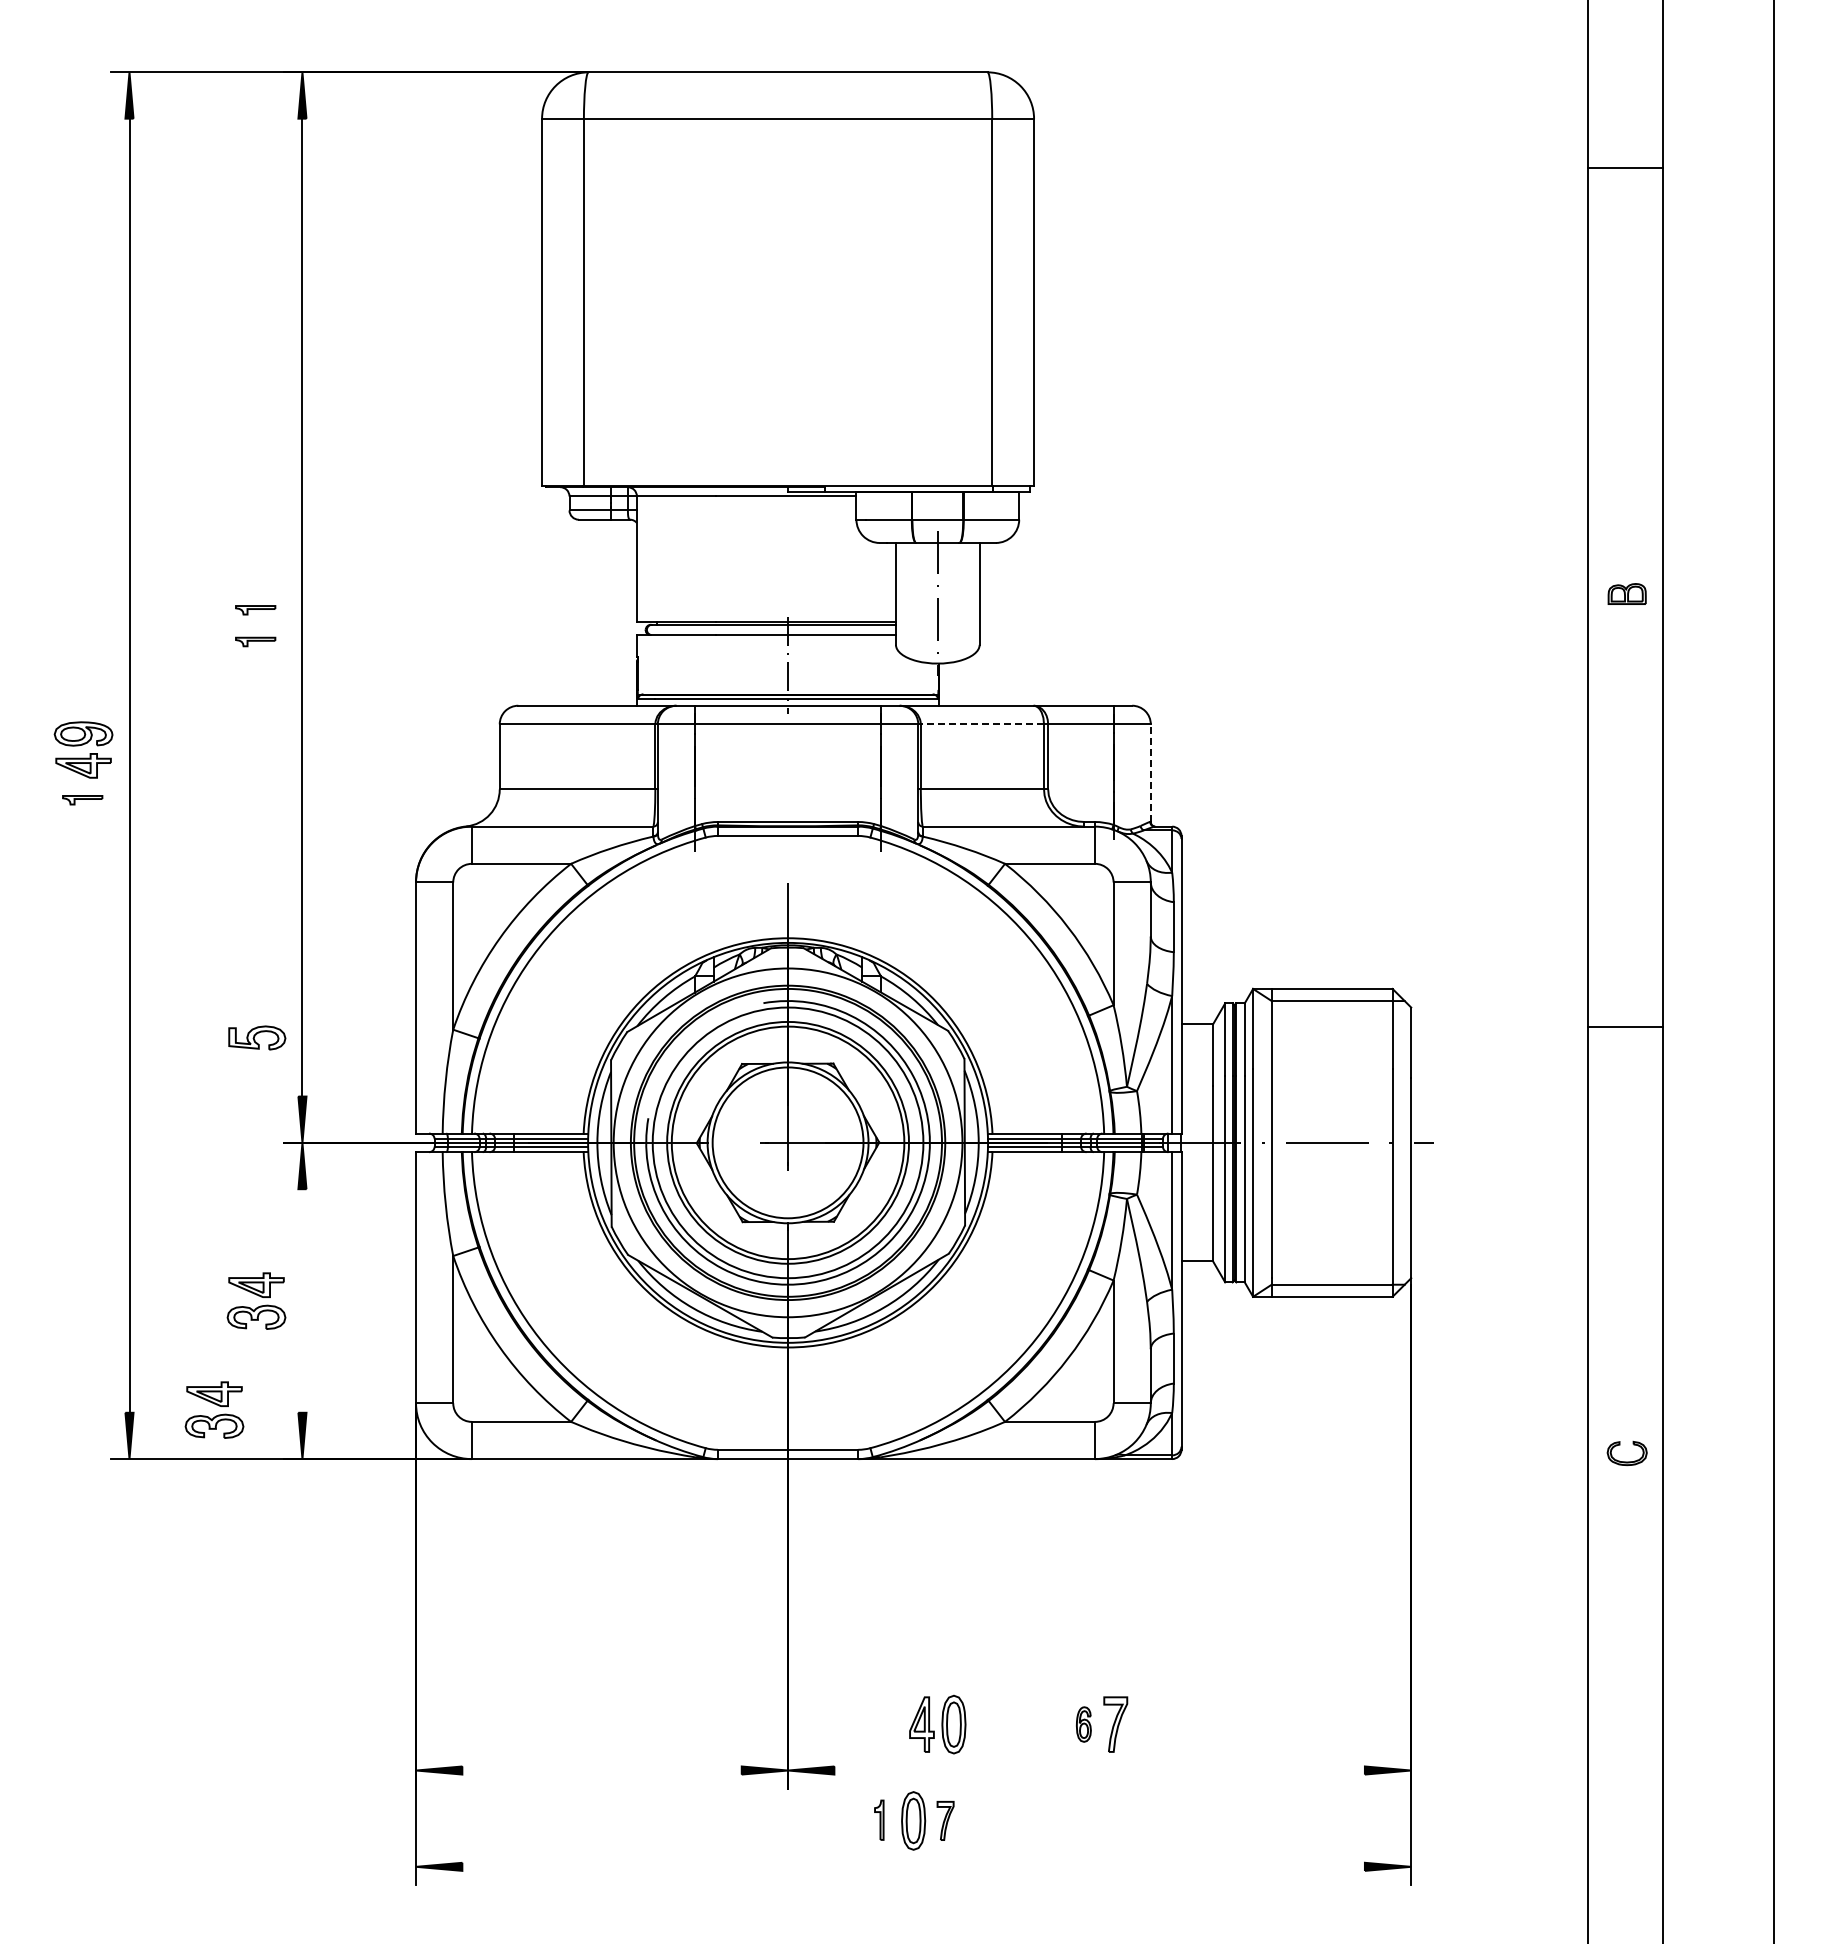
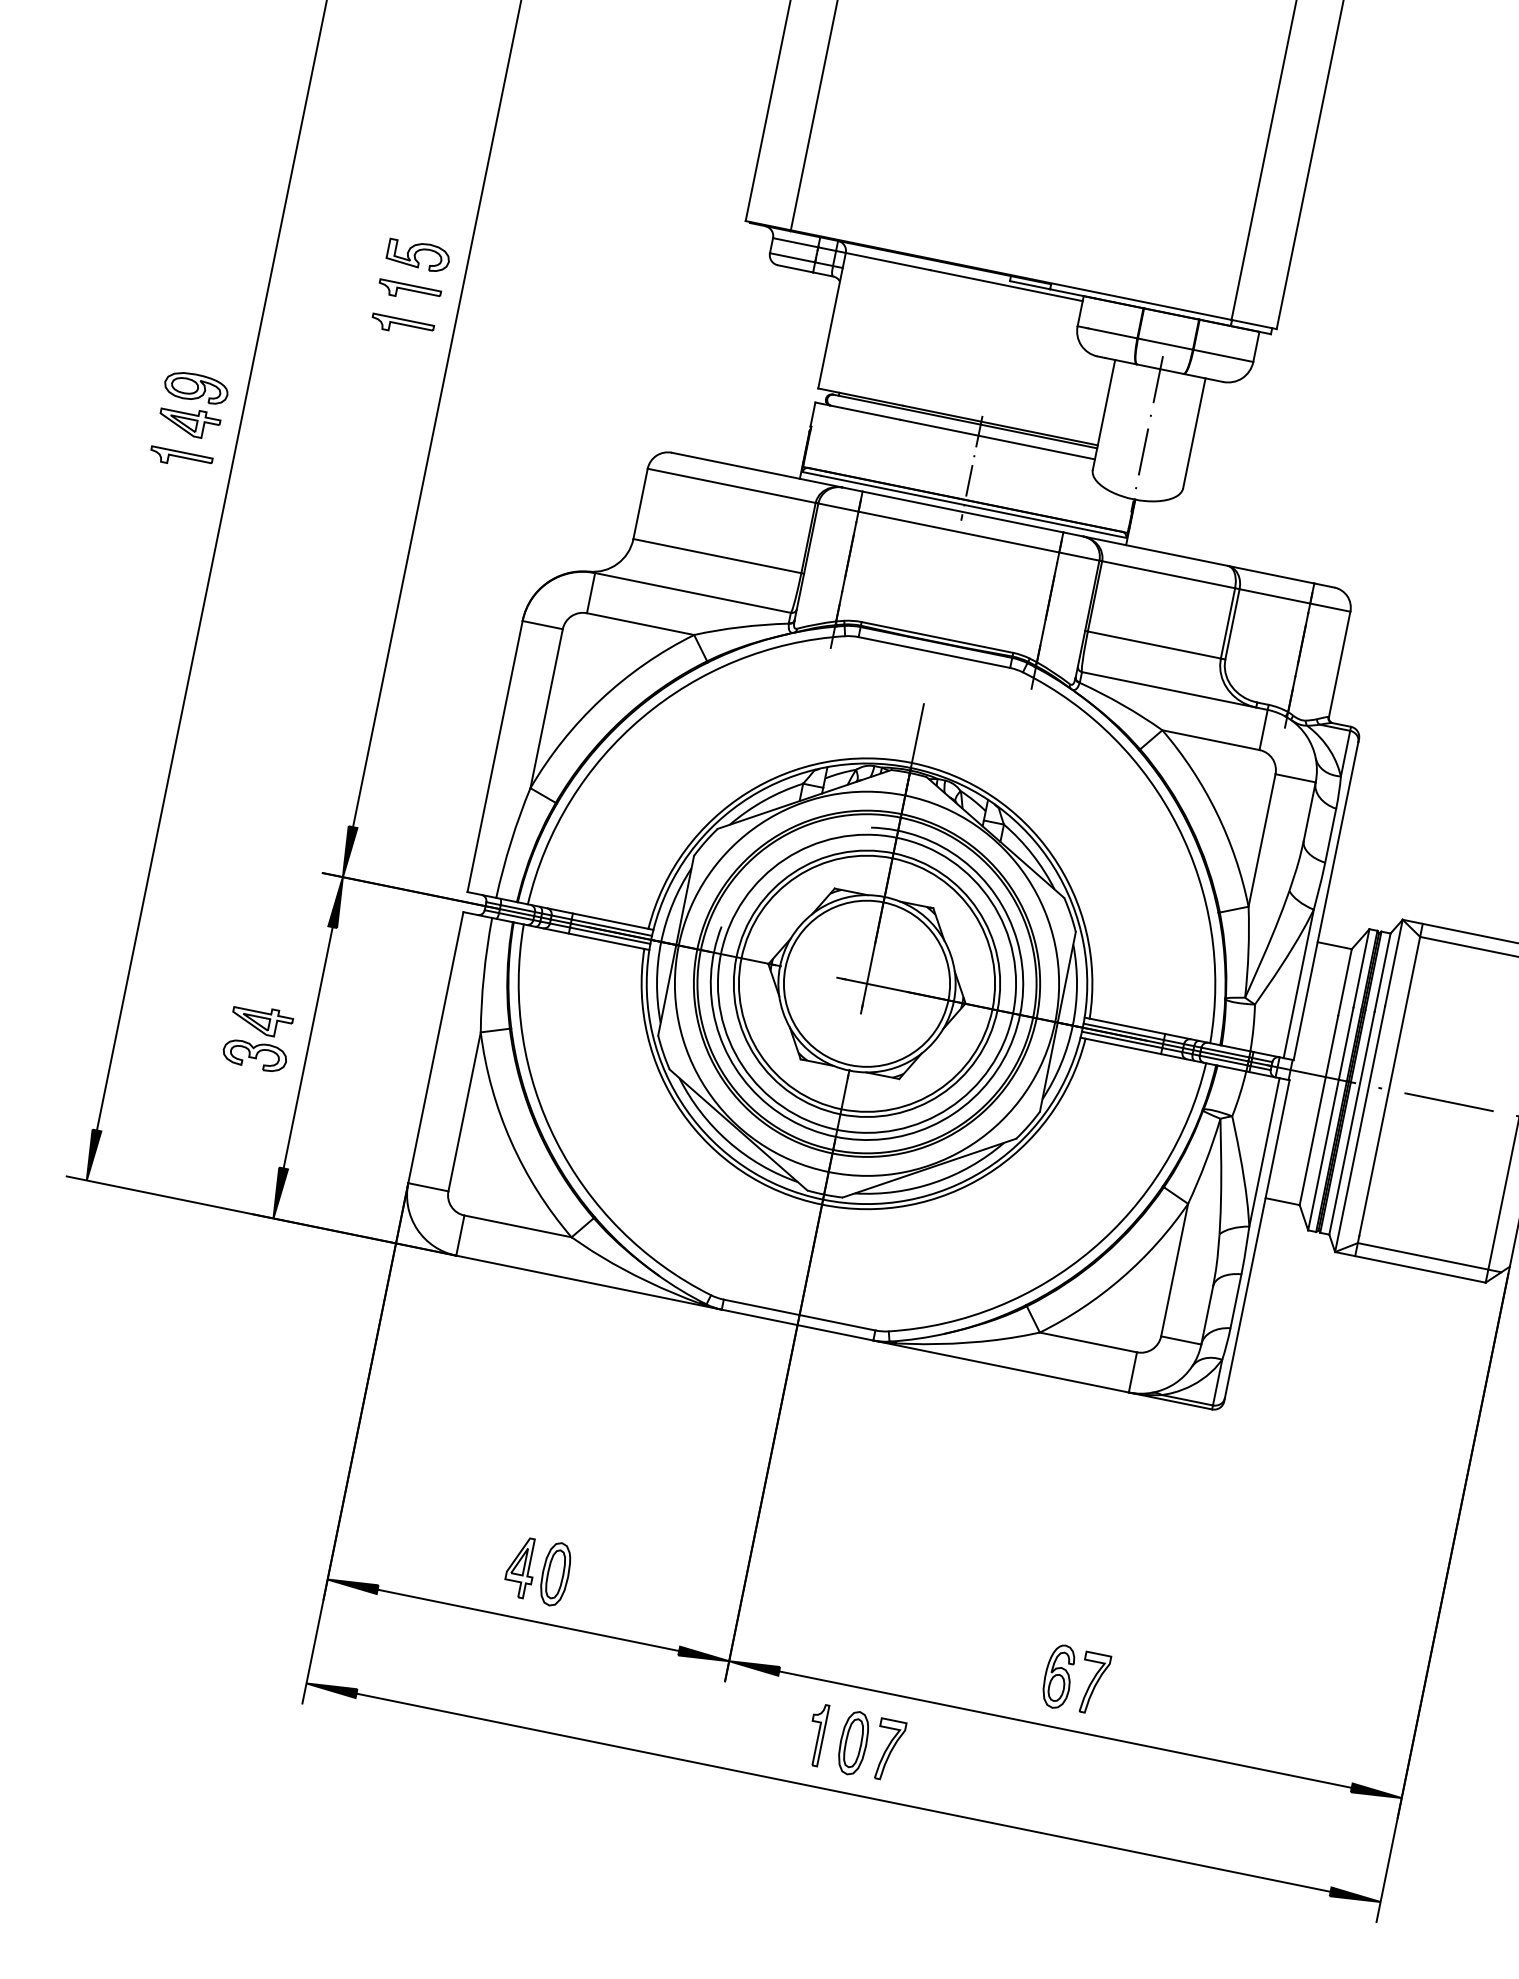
part: (255, 610) -> (409, 292), size x1.43
part: (255, 641) -> (402, 325), size x1.43
line: (982, 724) -> (1168, 574), dashed -> solid
line: (1150, 773) -> (1339, 664), dashed -> solid
part: (82, 800) -> (180, 459), size x1.43
part: (257, 1037) -> (418, 254), moved
line: (302, 1300) -> (308, 1047), added
part: (214, 1409) -> (189, 1145), removed
part: (937, 1724) -> (537, 1570), moved
part: (1083, 1724) -> (1058, 1676), size x1.67
line: (601, 1770) -> (527, 1620), added
line: (1099, 1770) -> (1065, 1729), added
part: (879, 1820) -> (816, 1735), size x1.43
part: (945, 1820) -> (888, 1749), size x1.43
line: (913, 1866) -> (843, 1792), added

